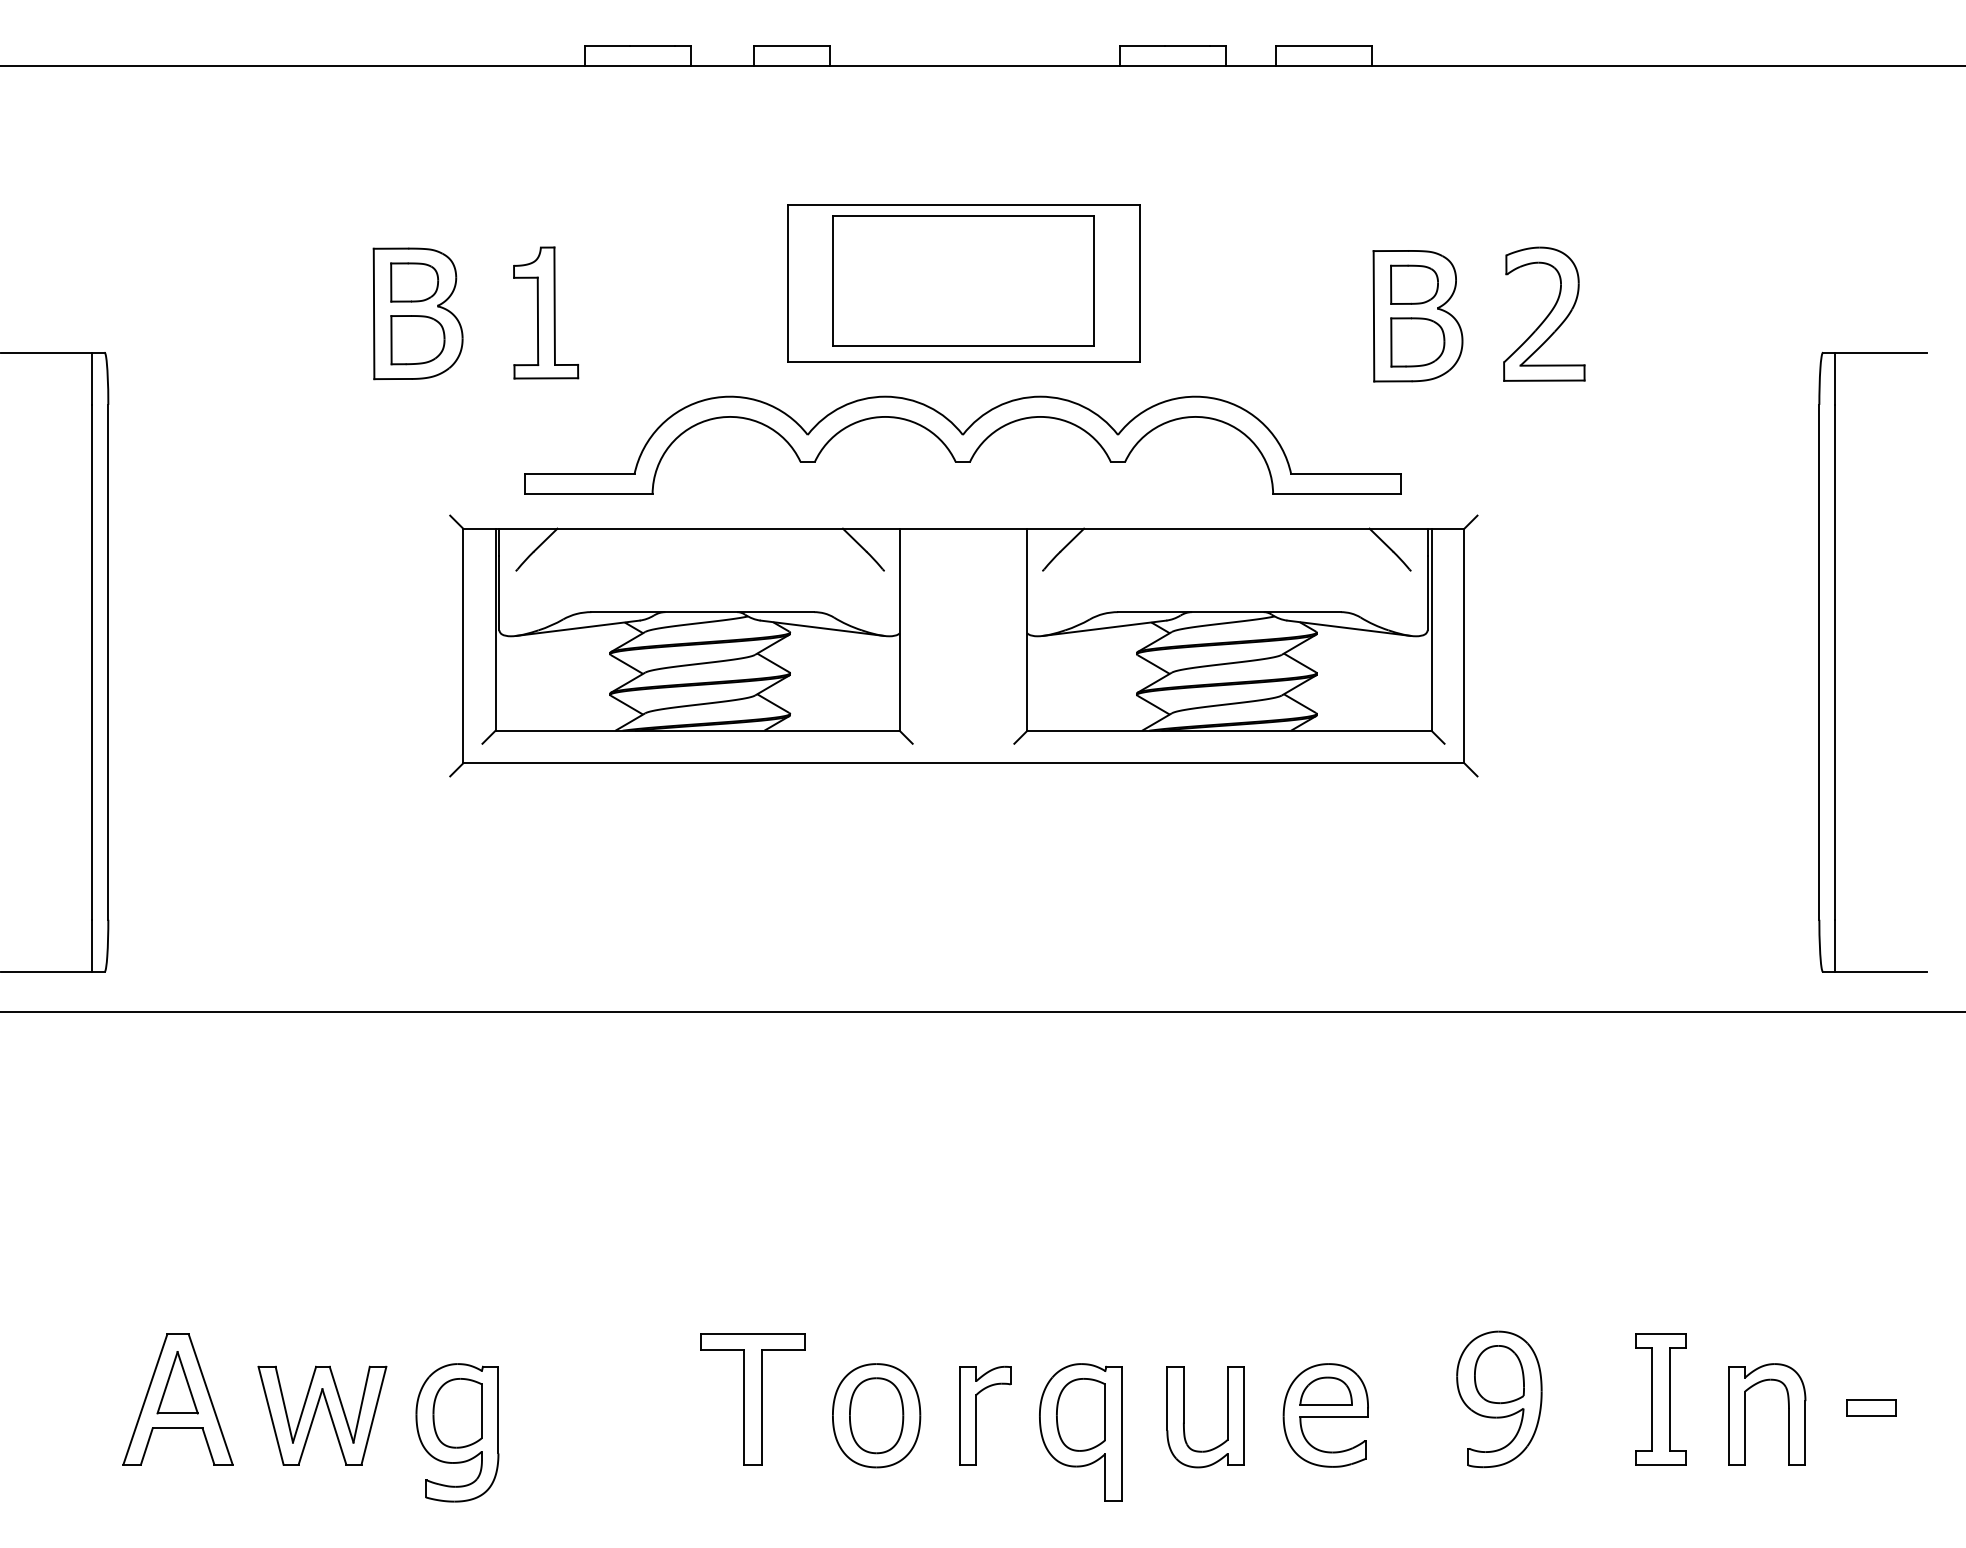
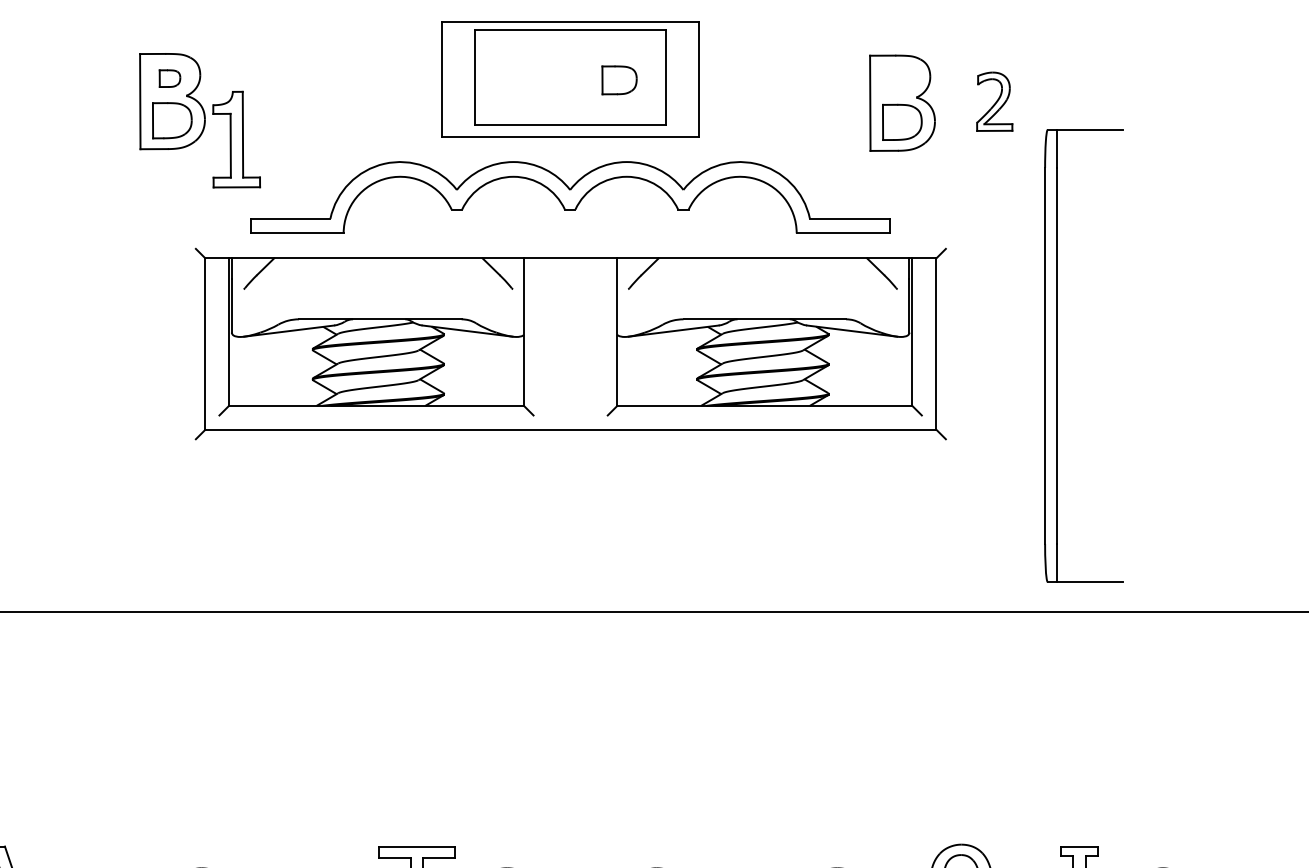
part: (414, 282) -> (169, 78), size x0.6
part: (1414, 284) -> (619, 80), moved
part: (546, 312) -> (236, 139), moved
part: (1544, 313) -> (994, 101), size x0.6
part: (1835, 662) -> (1056, 356), moved

